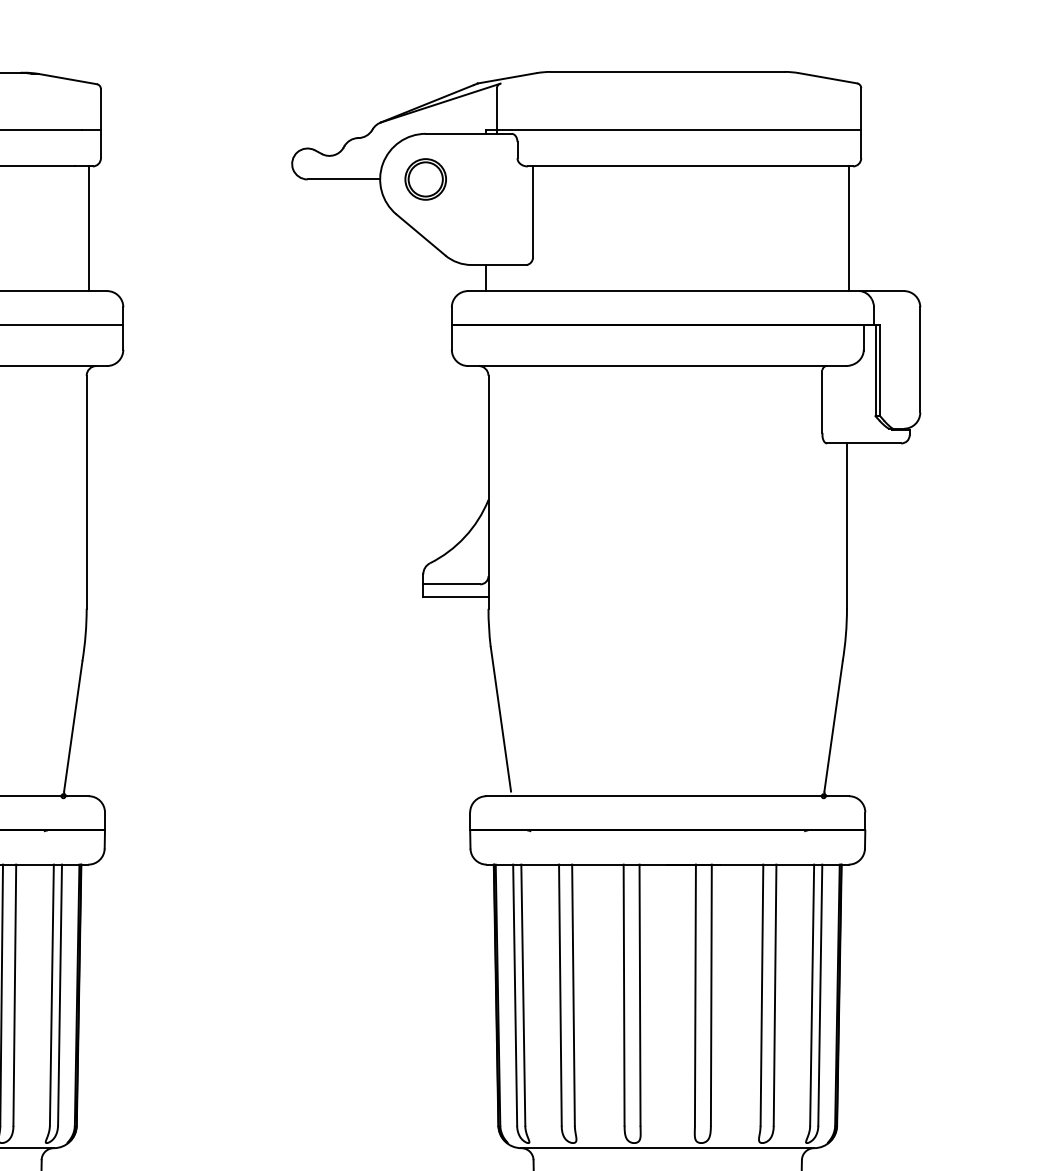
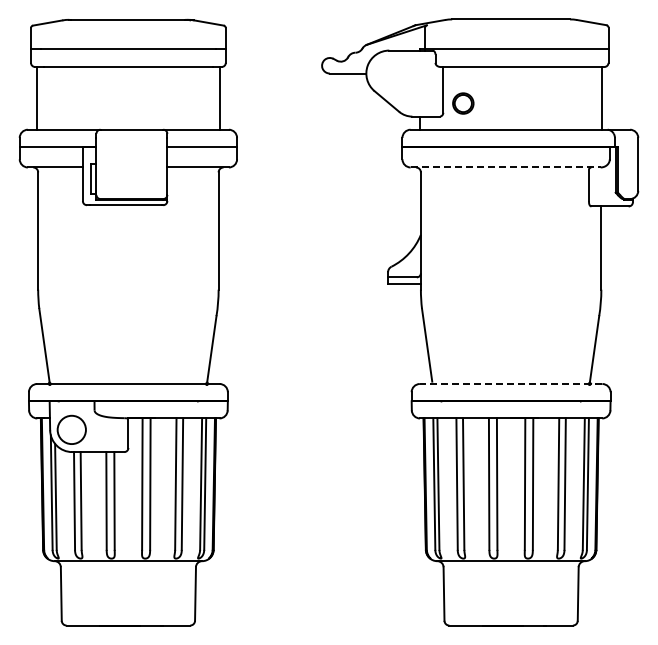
part: (426, 179) -> (463, 103), moved
line: (658, 366) -> (506, 167), solid -> dashed
line: (666, 797) -> (510, 384), solid -> dashed

